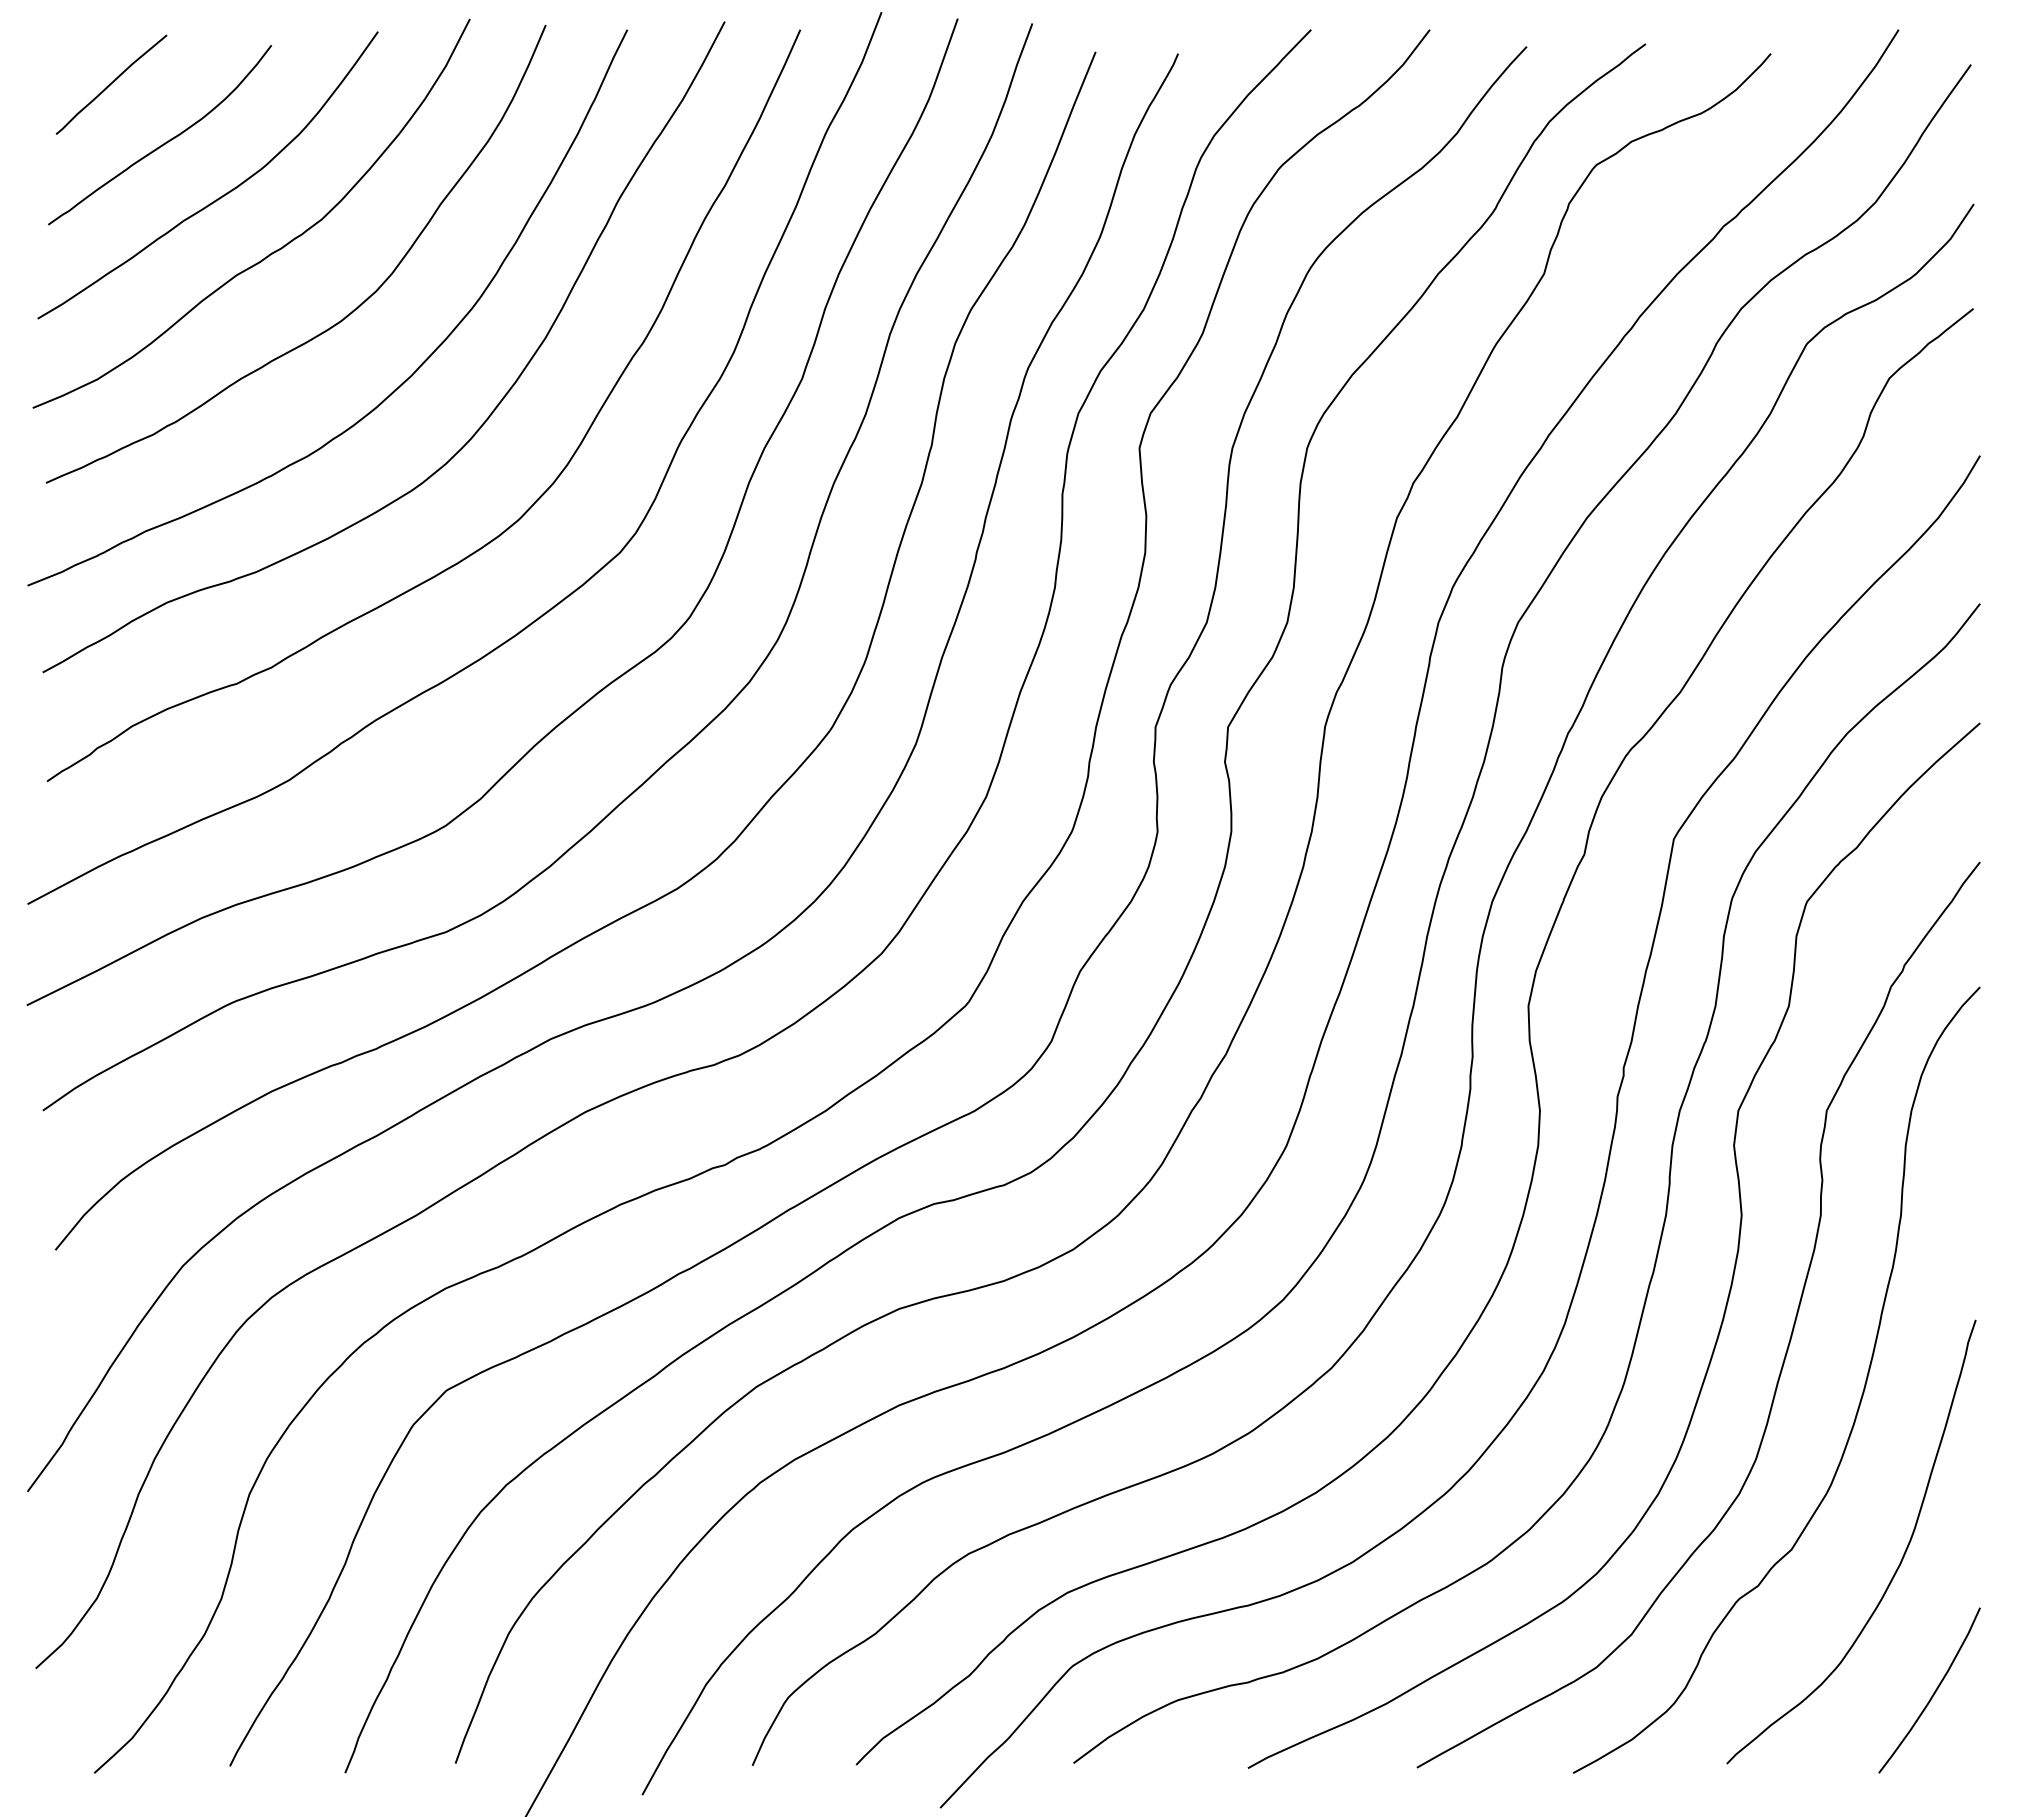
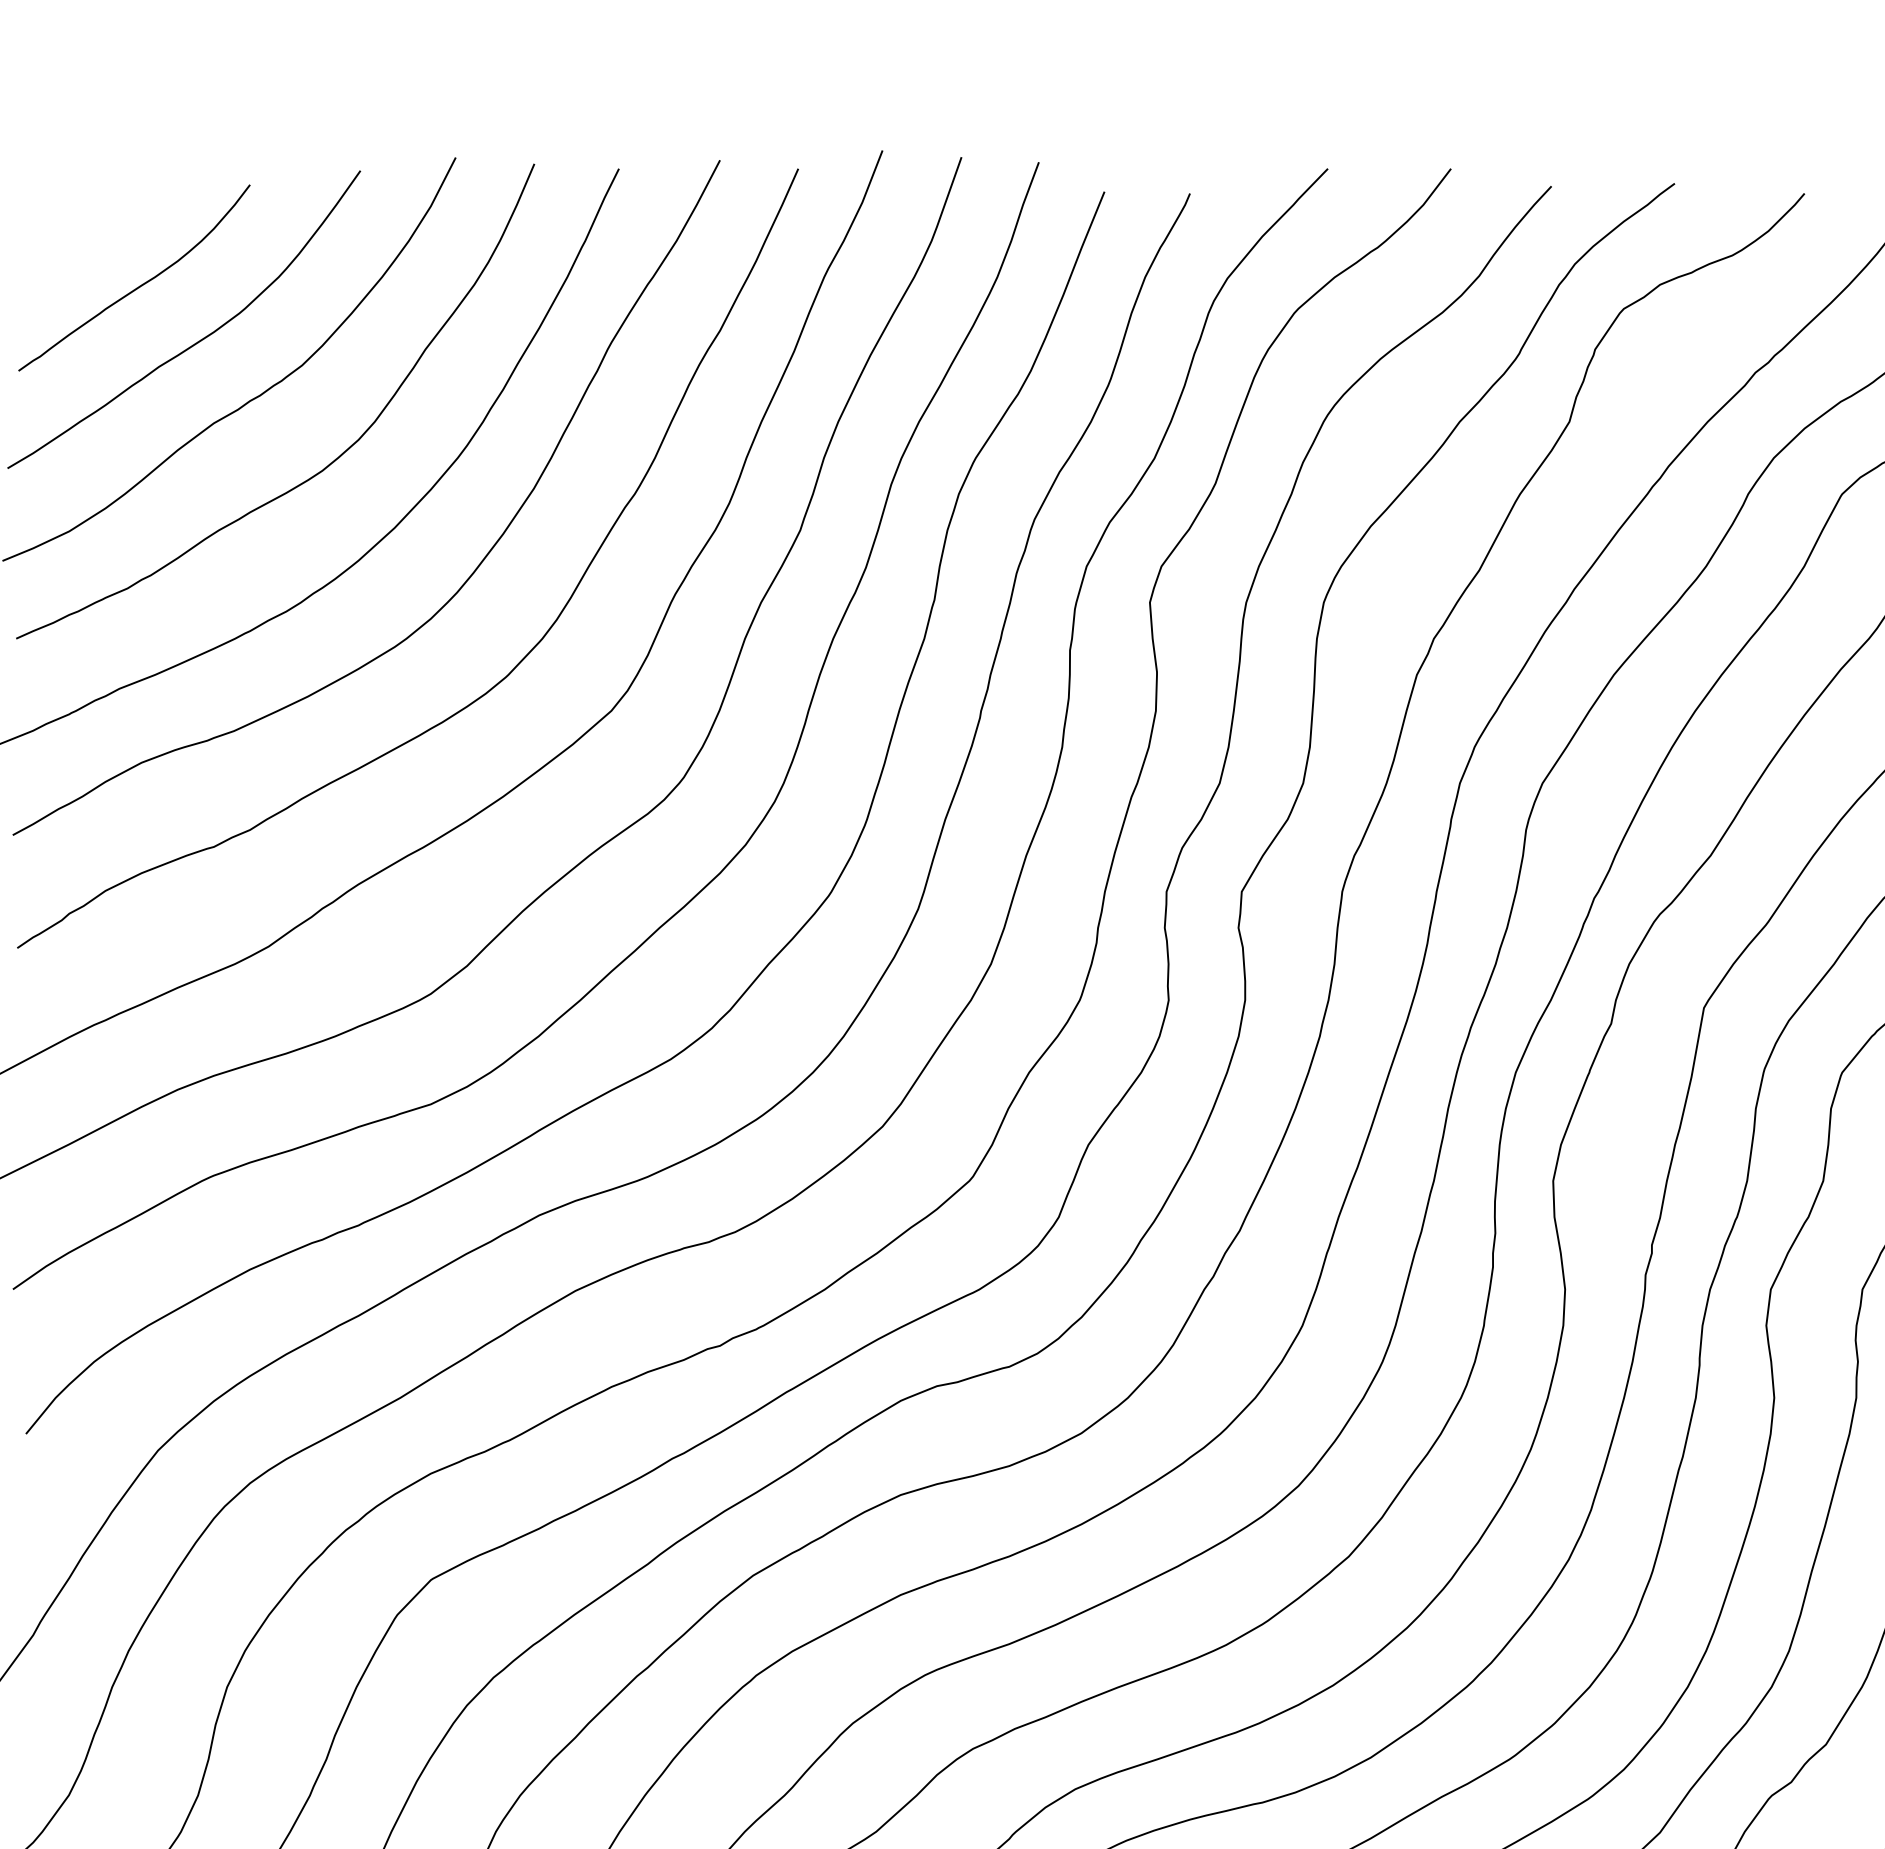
curve: (111, 84) -> (84, 225), removed

